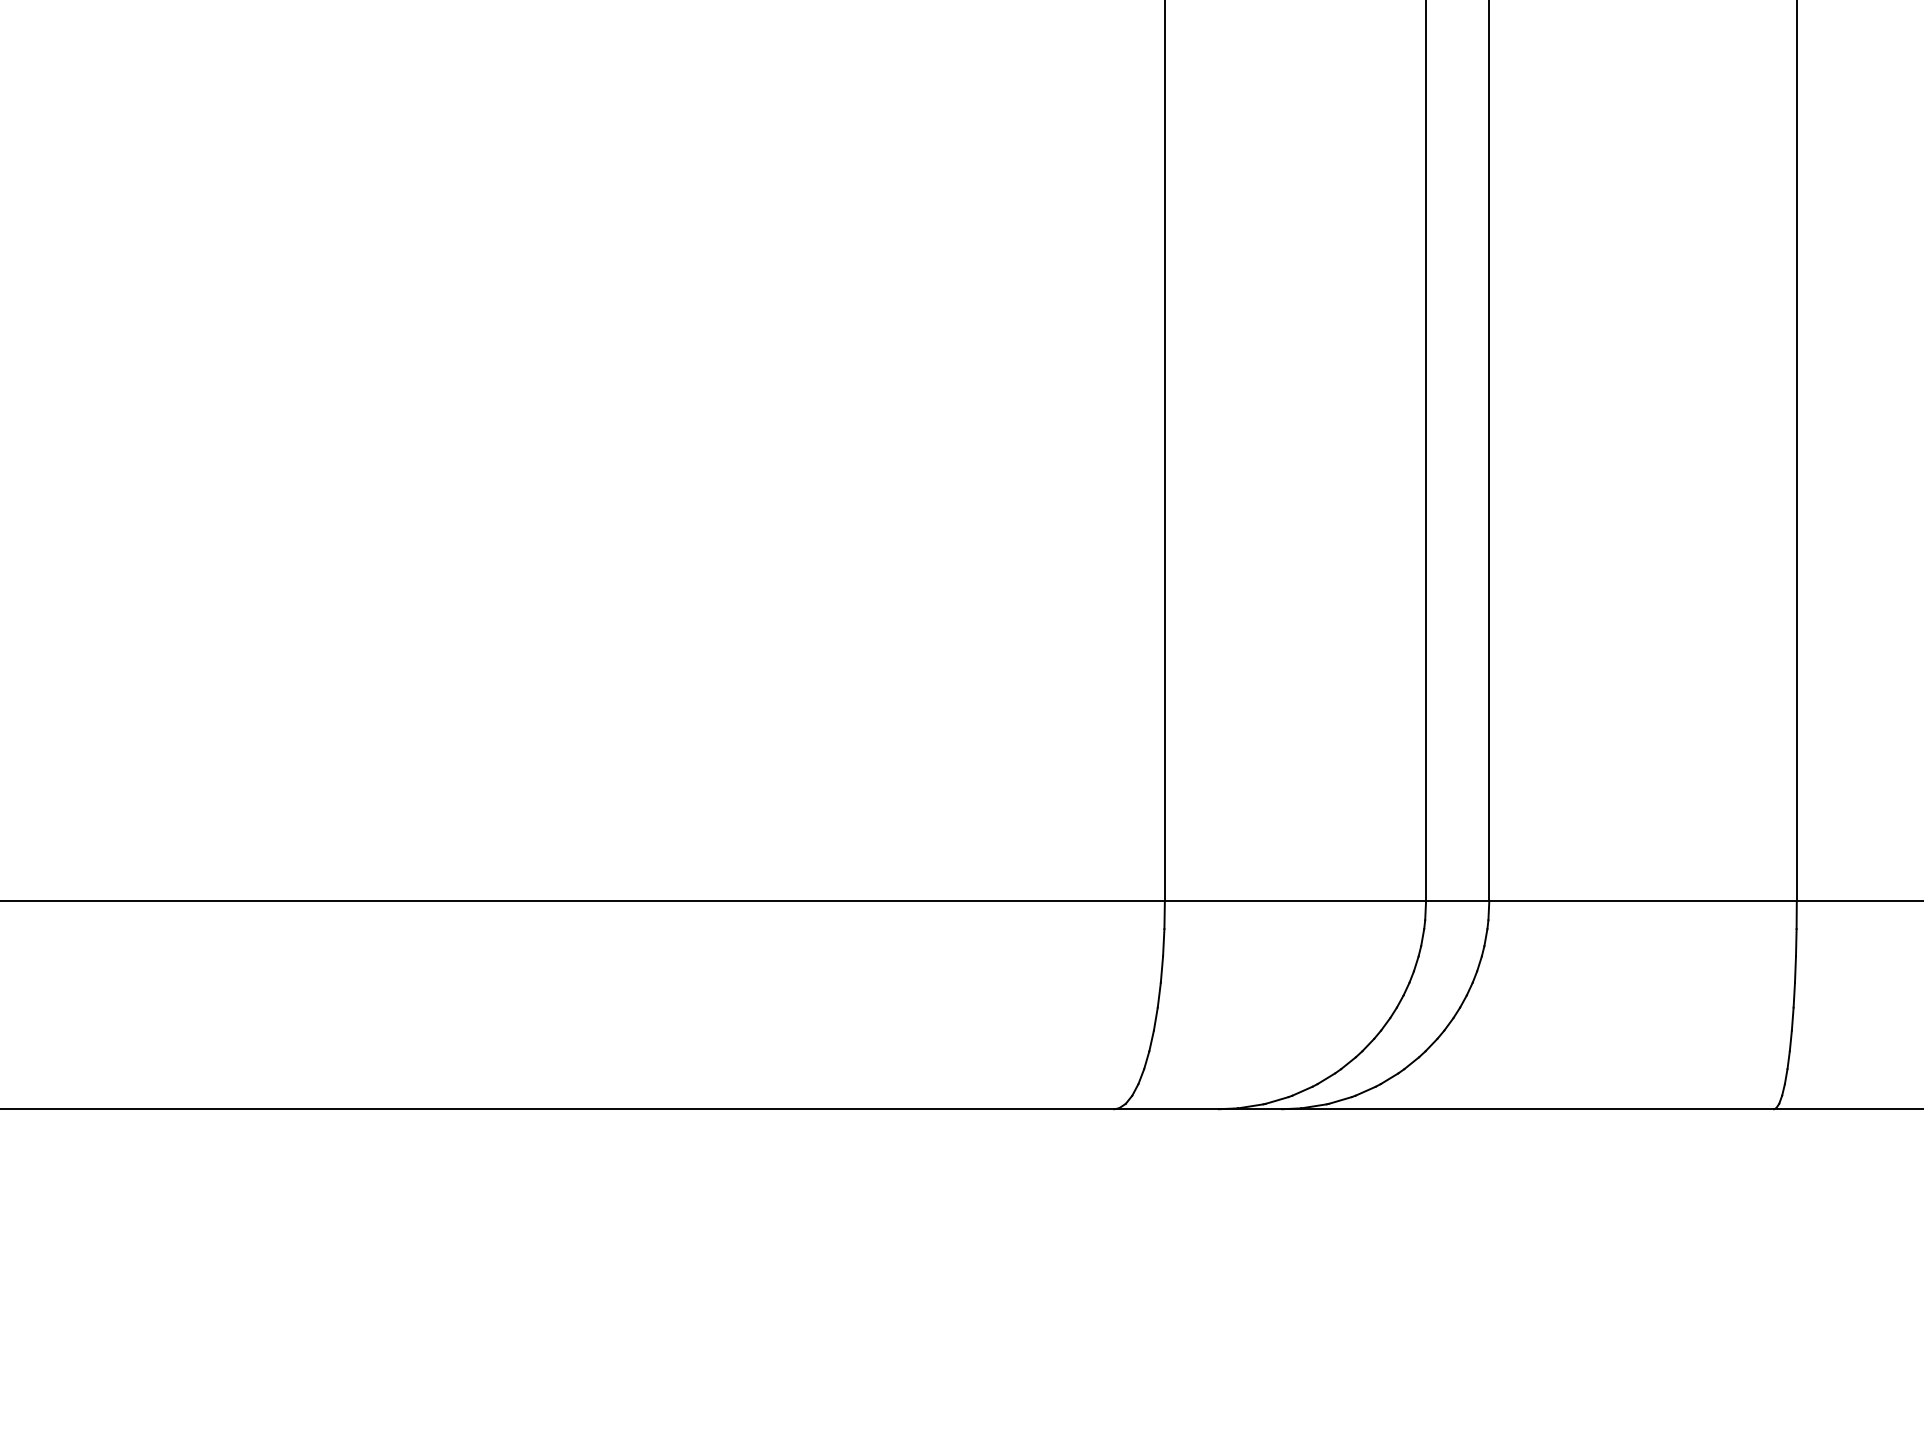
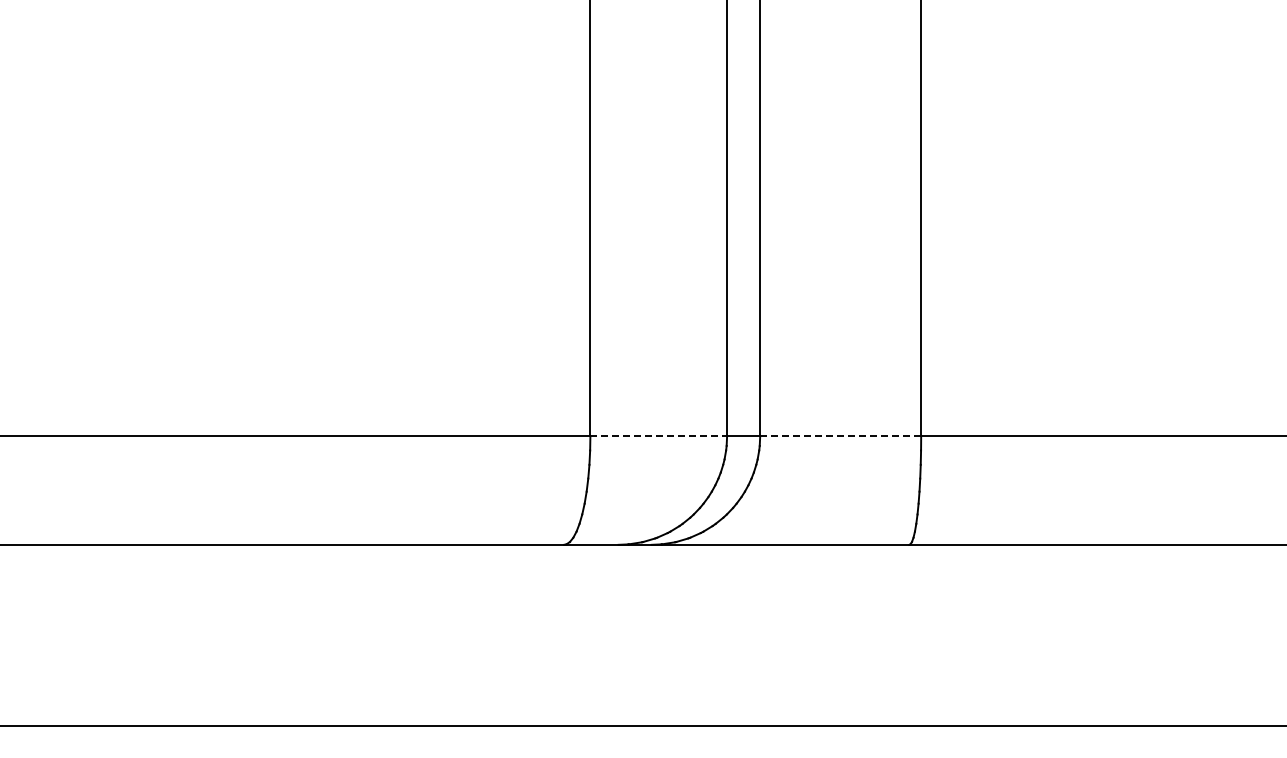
line: (1296, 900) -> (659, 435), solid -> dashed
line: (1644, 900) -> (841, 435), solid -> dashed

